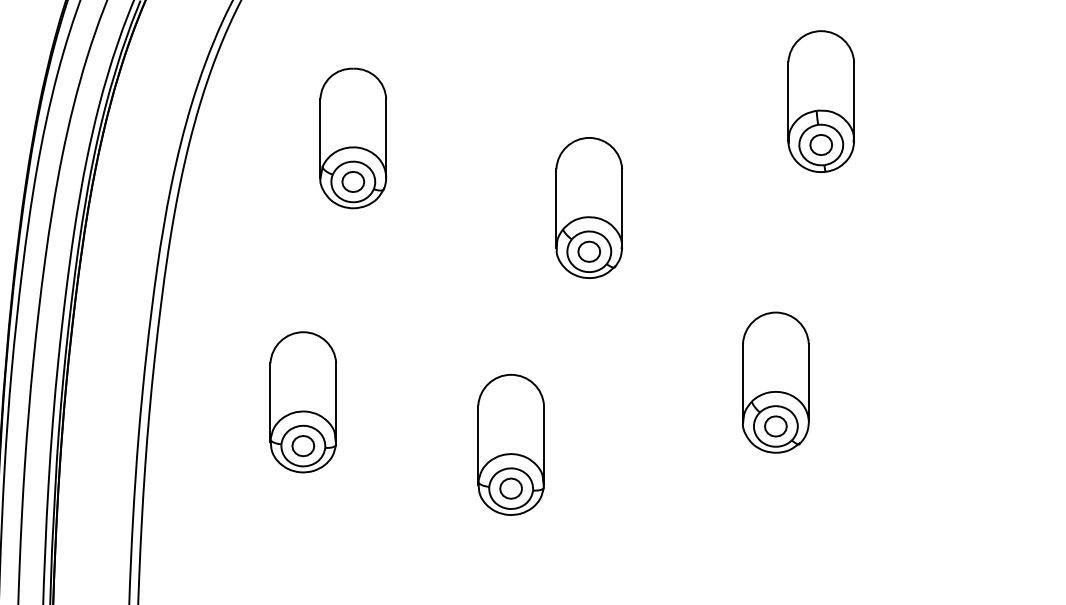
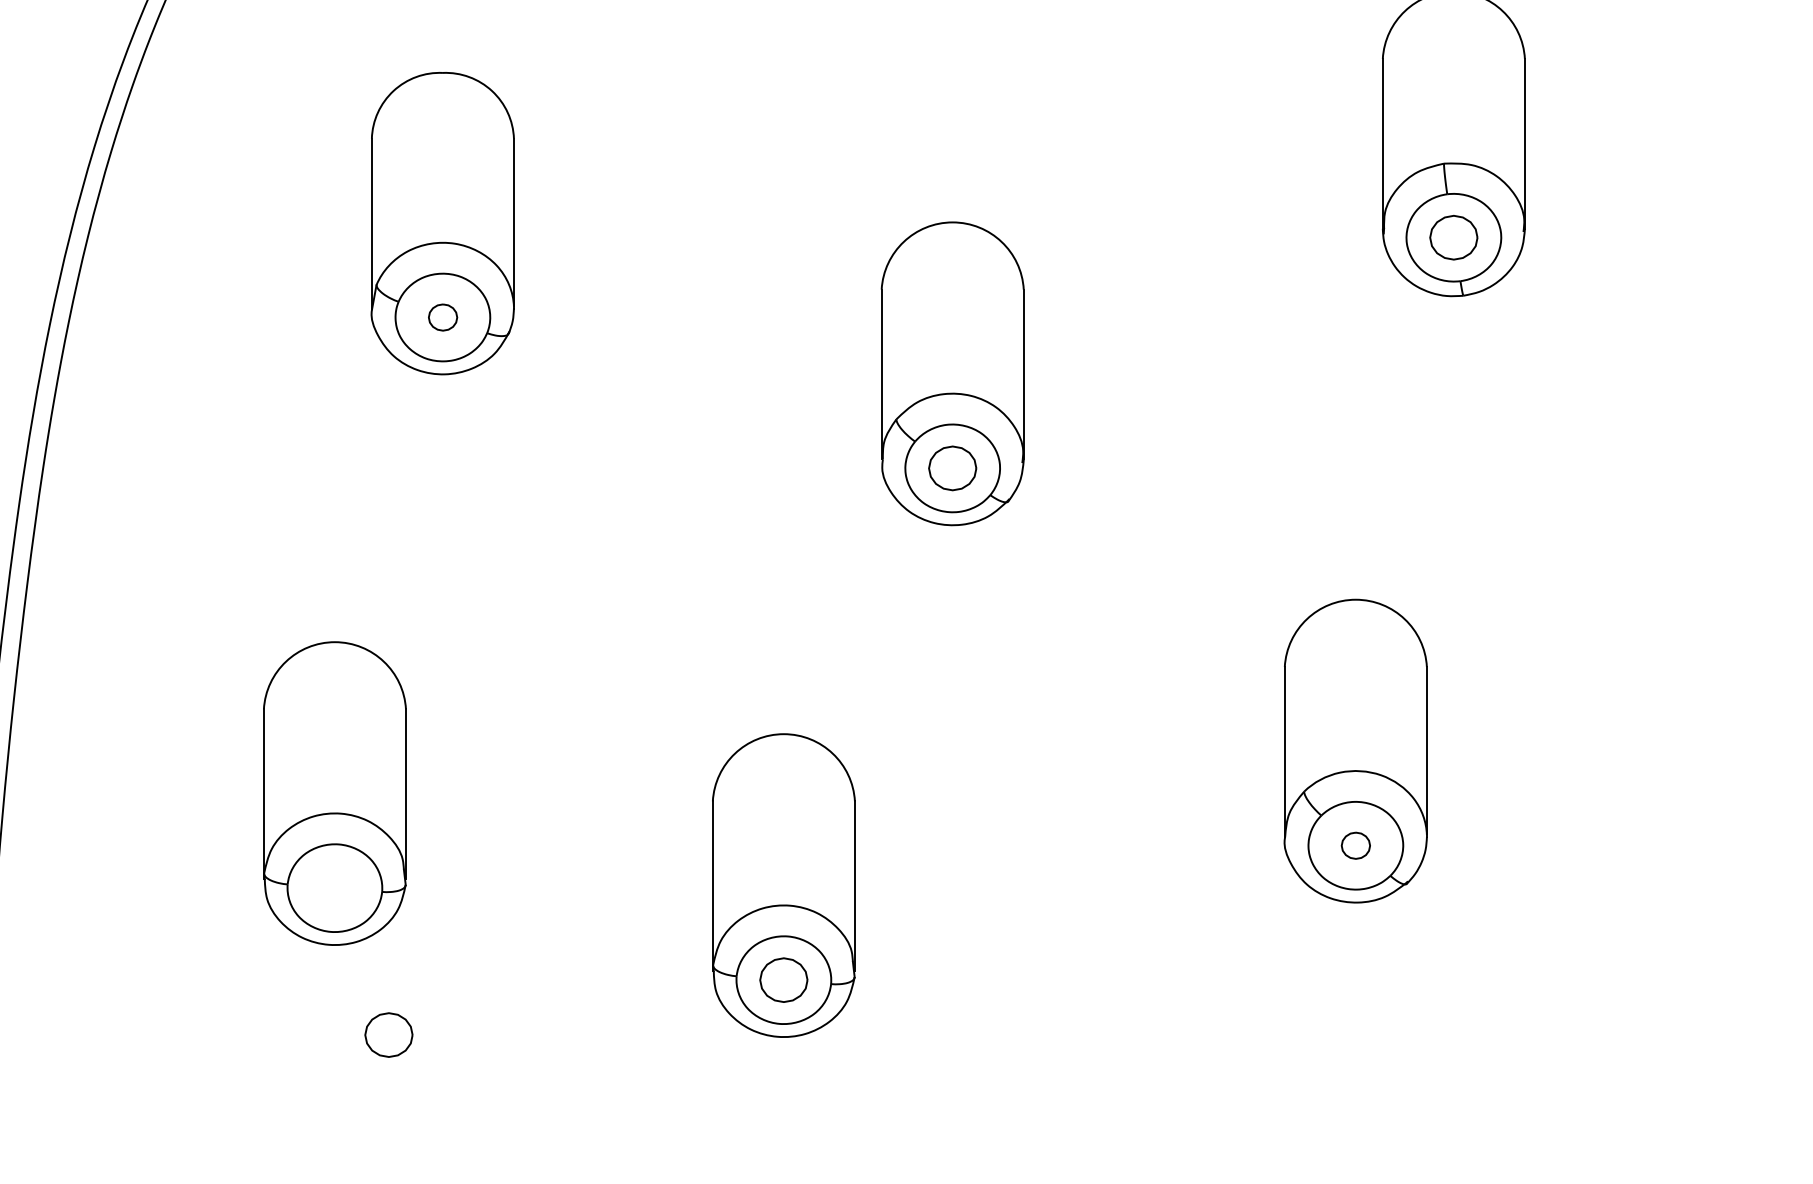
part: (353, 181) -> (443, 316), size x0.6
part: (775, 426) -> (1354, 845), size x0.6
part: (303, 446) -> (389, 1035), moved

